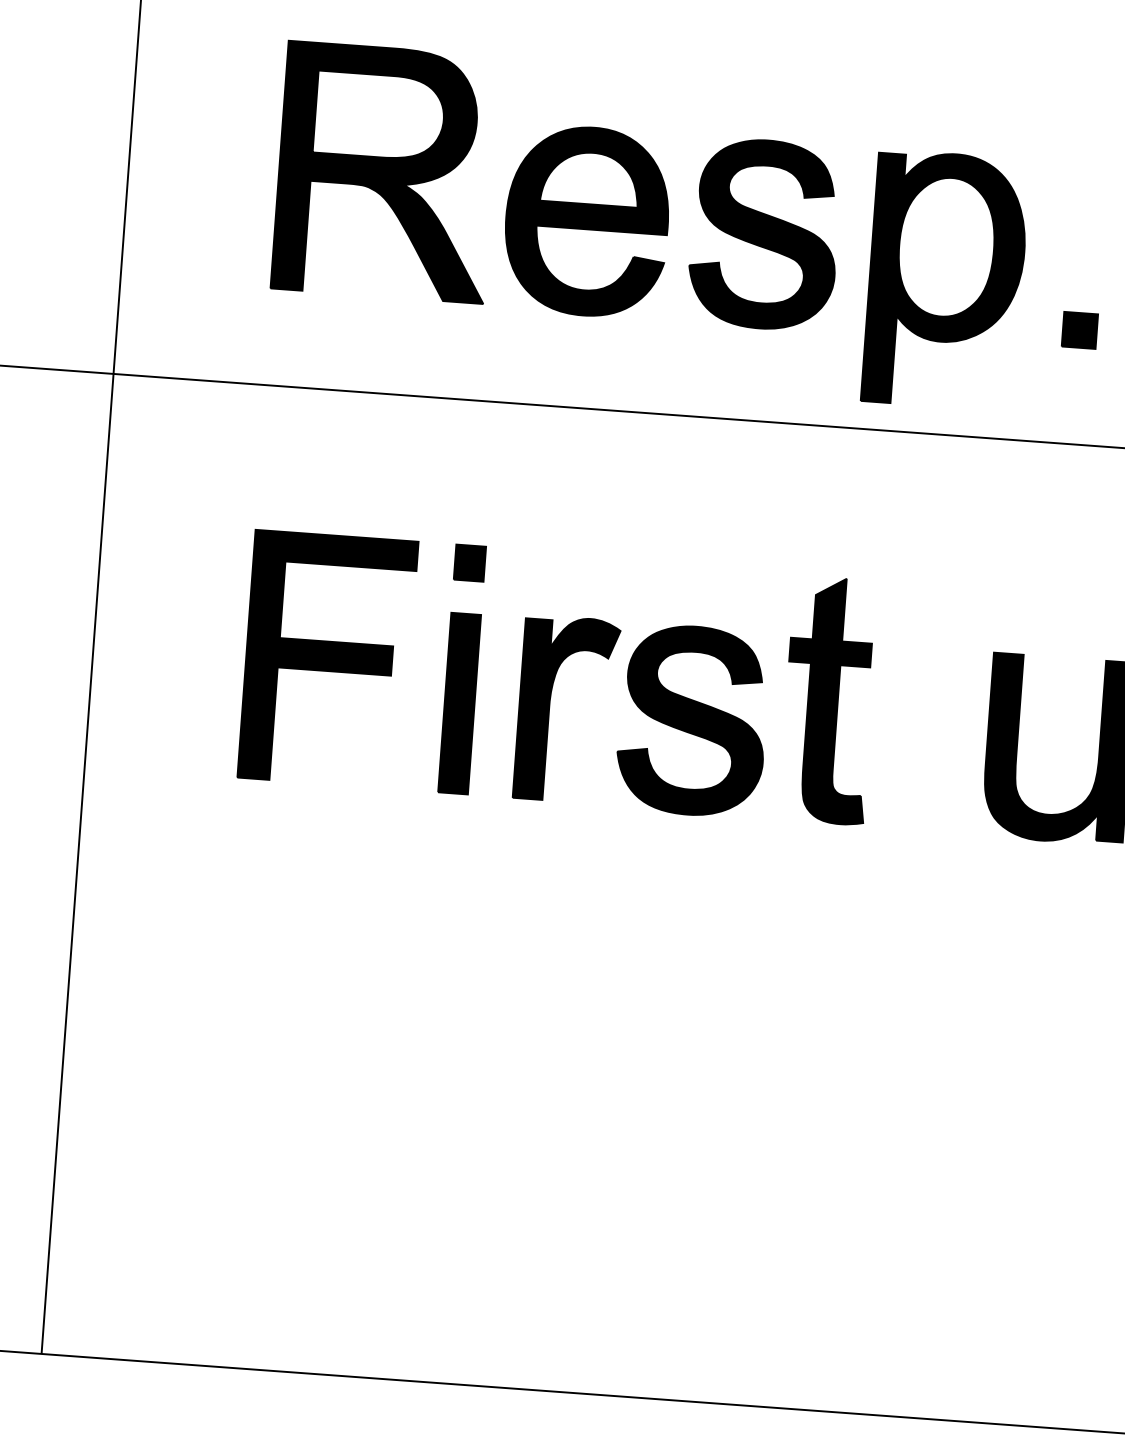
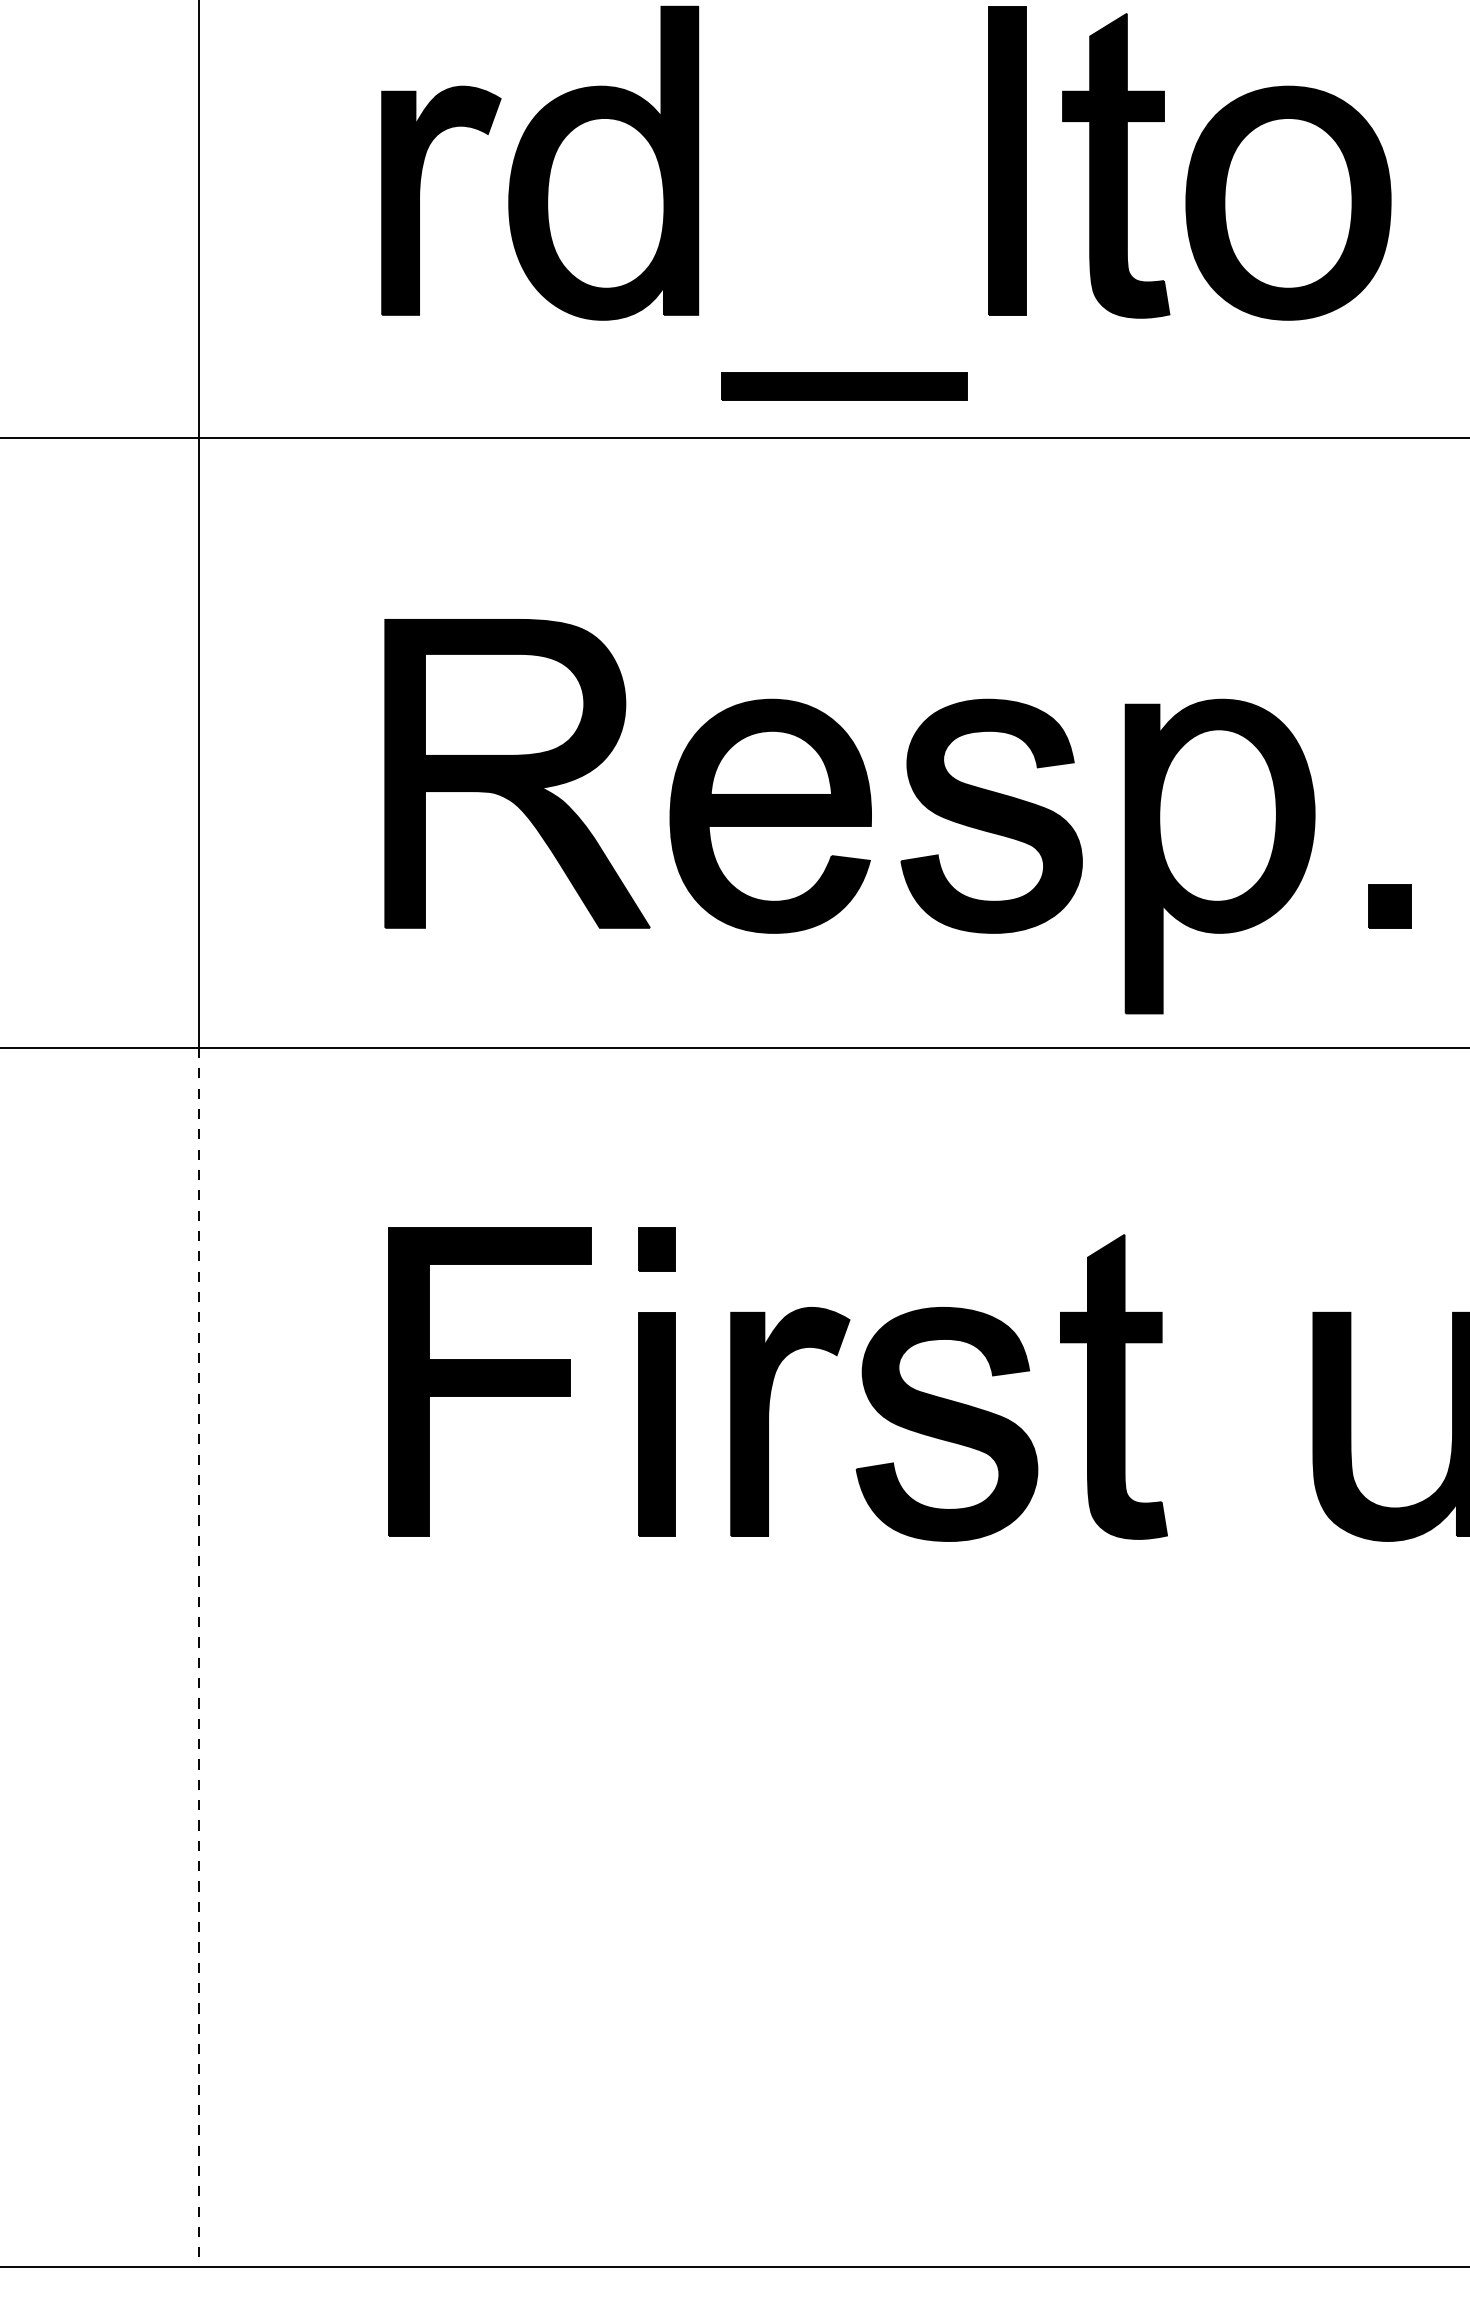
line: (77, 863) -> (198, 1657), solid -> dashed

